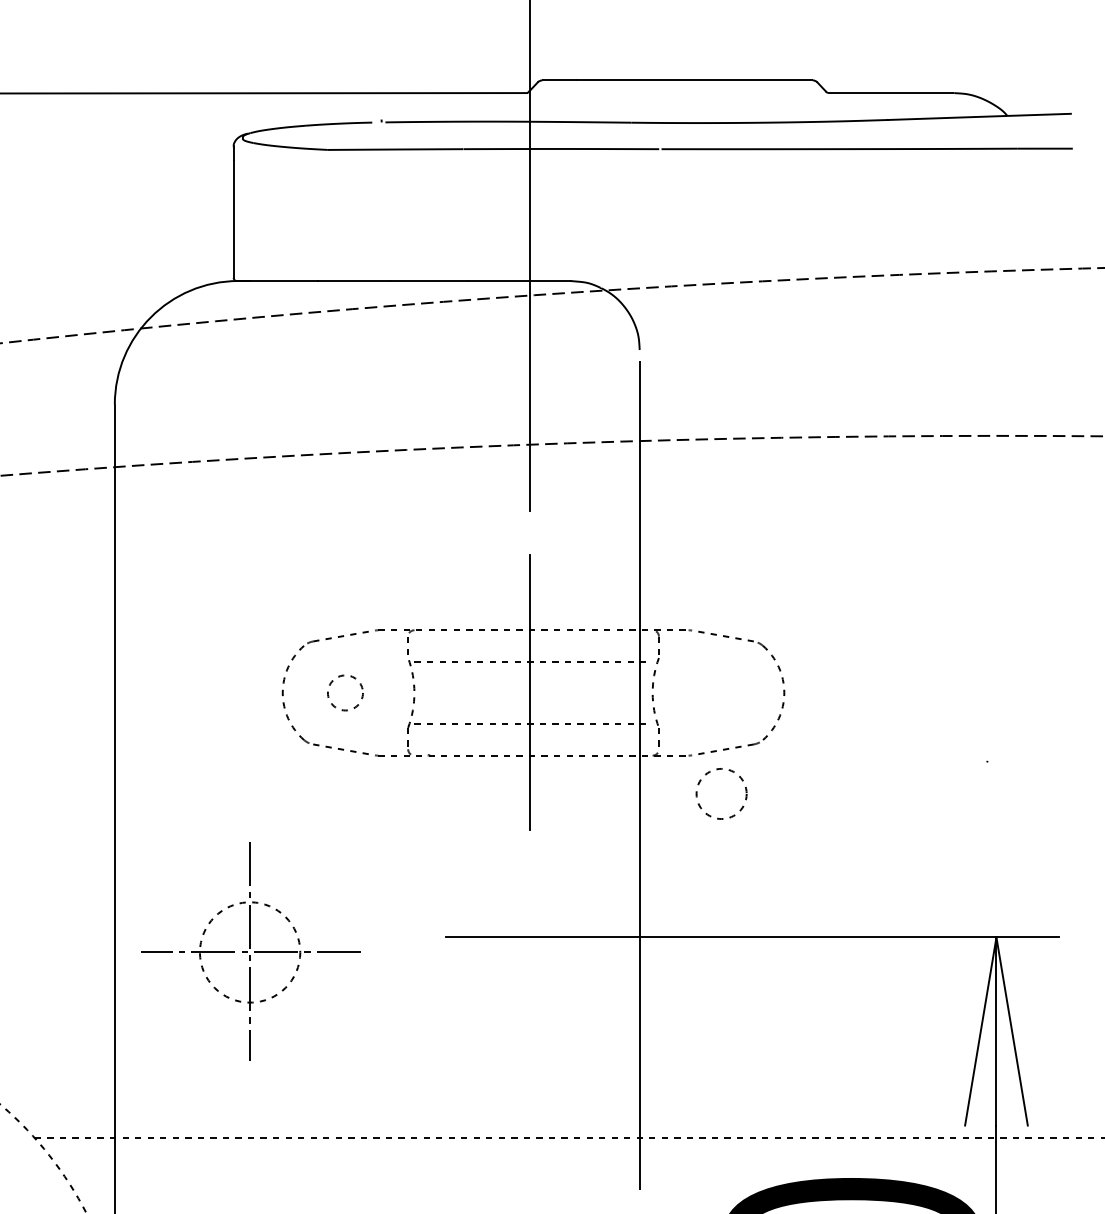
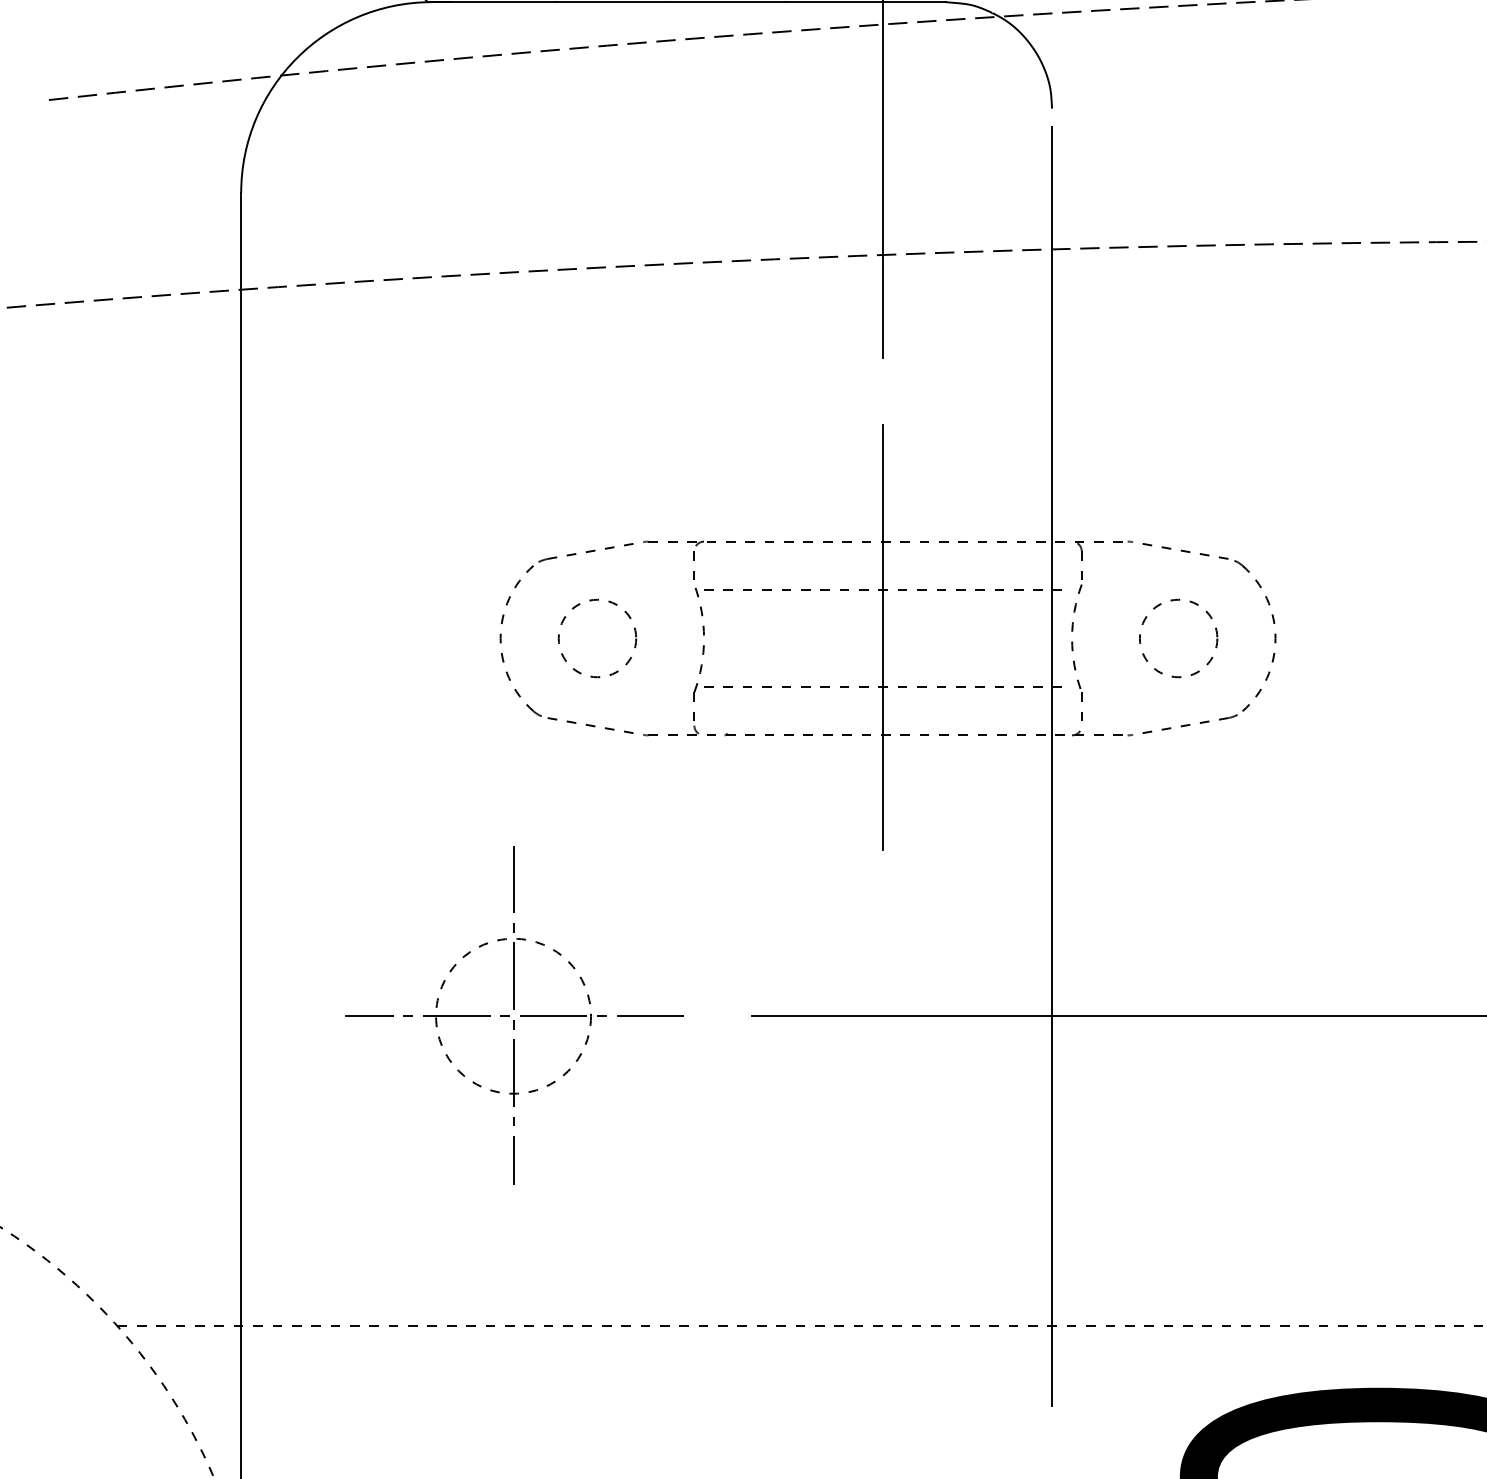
circle: (345, 692) -> (597, 637), size x1.43
circle: (721, 793) -> (1178, 637), moved
part: (250, 951) -> (514, 1014), moved

